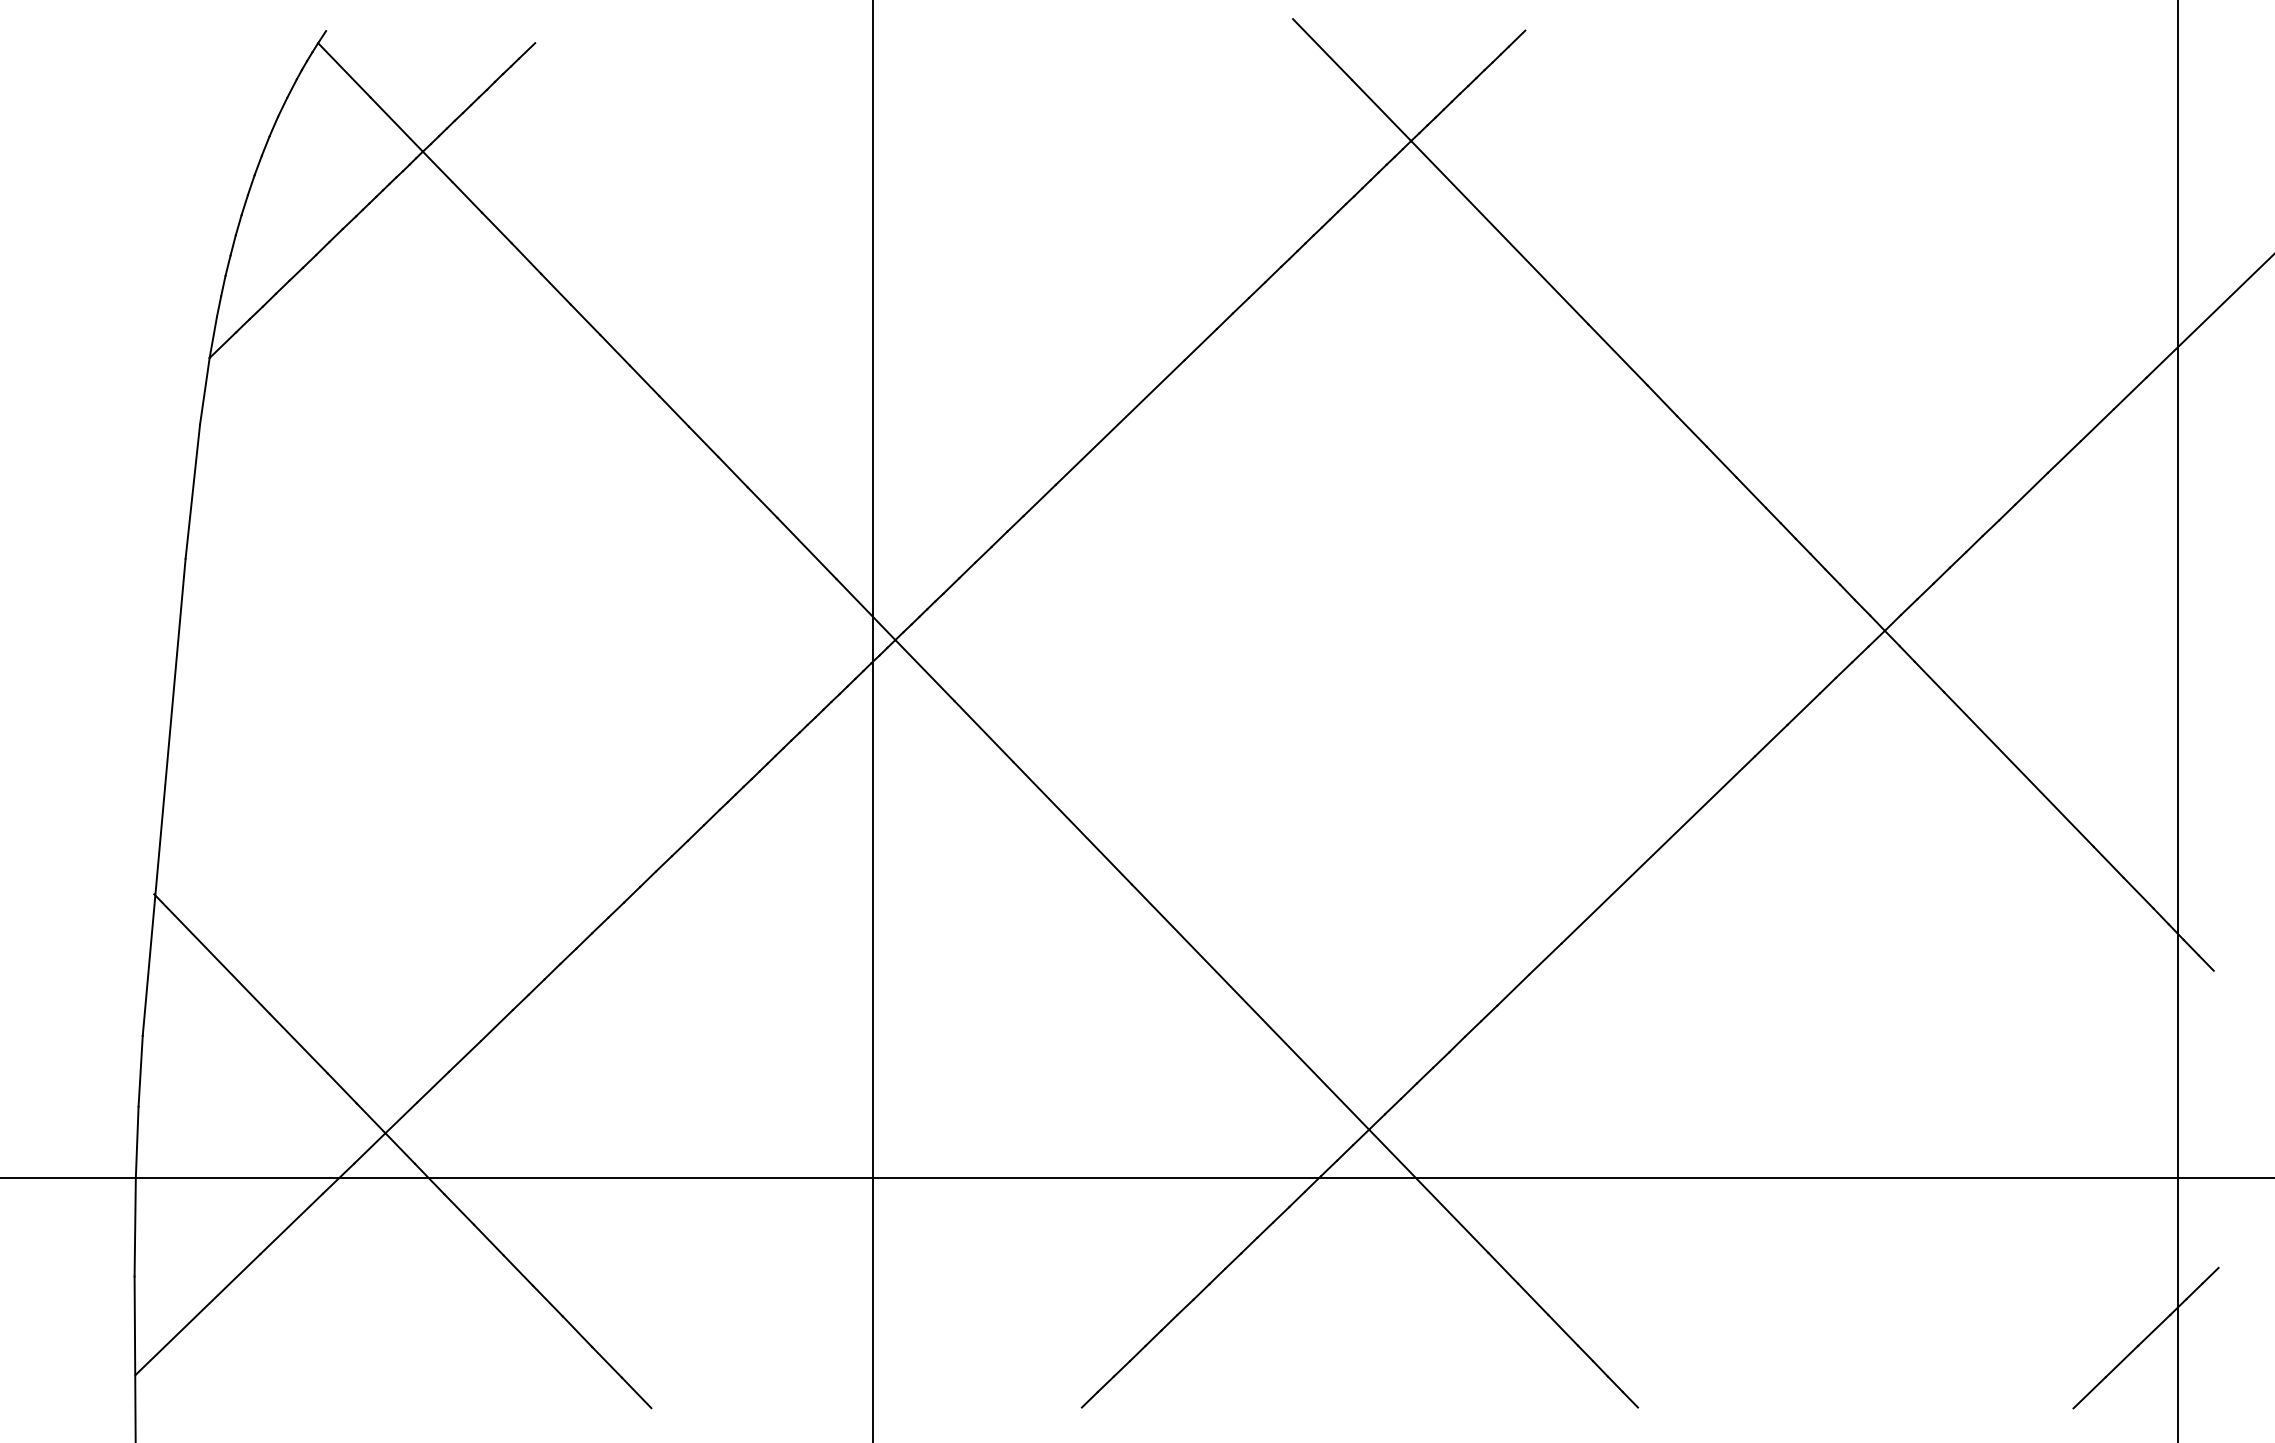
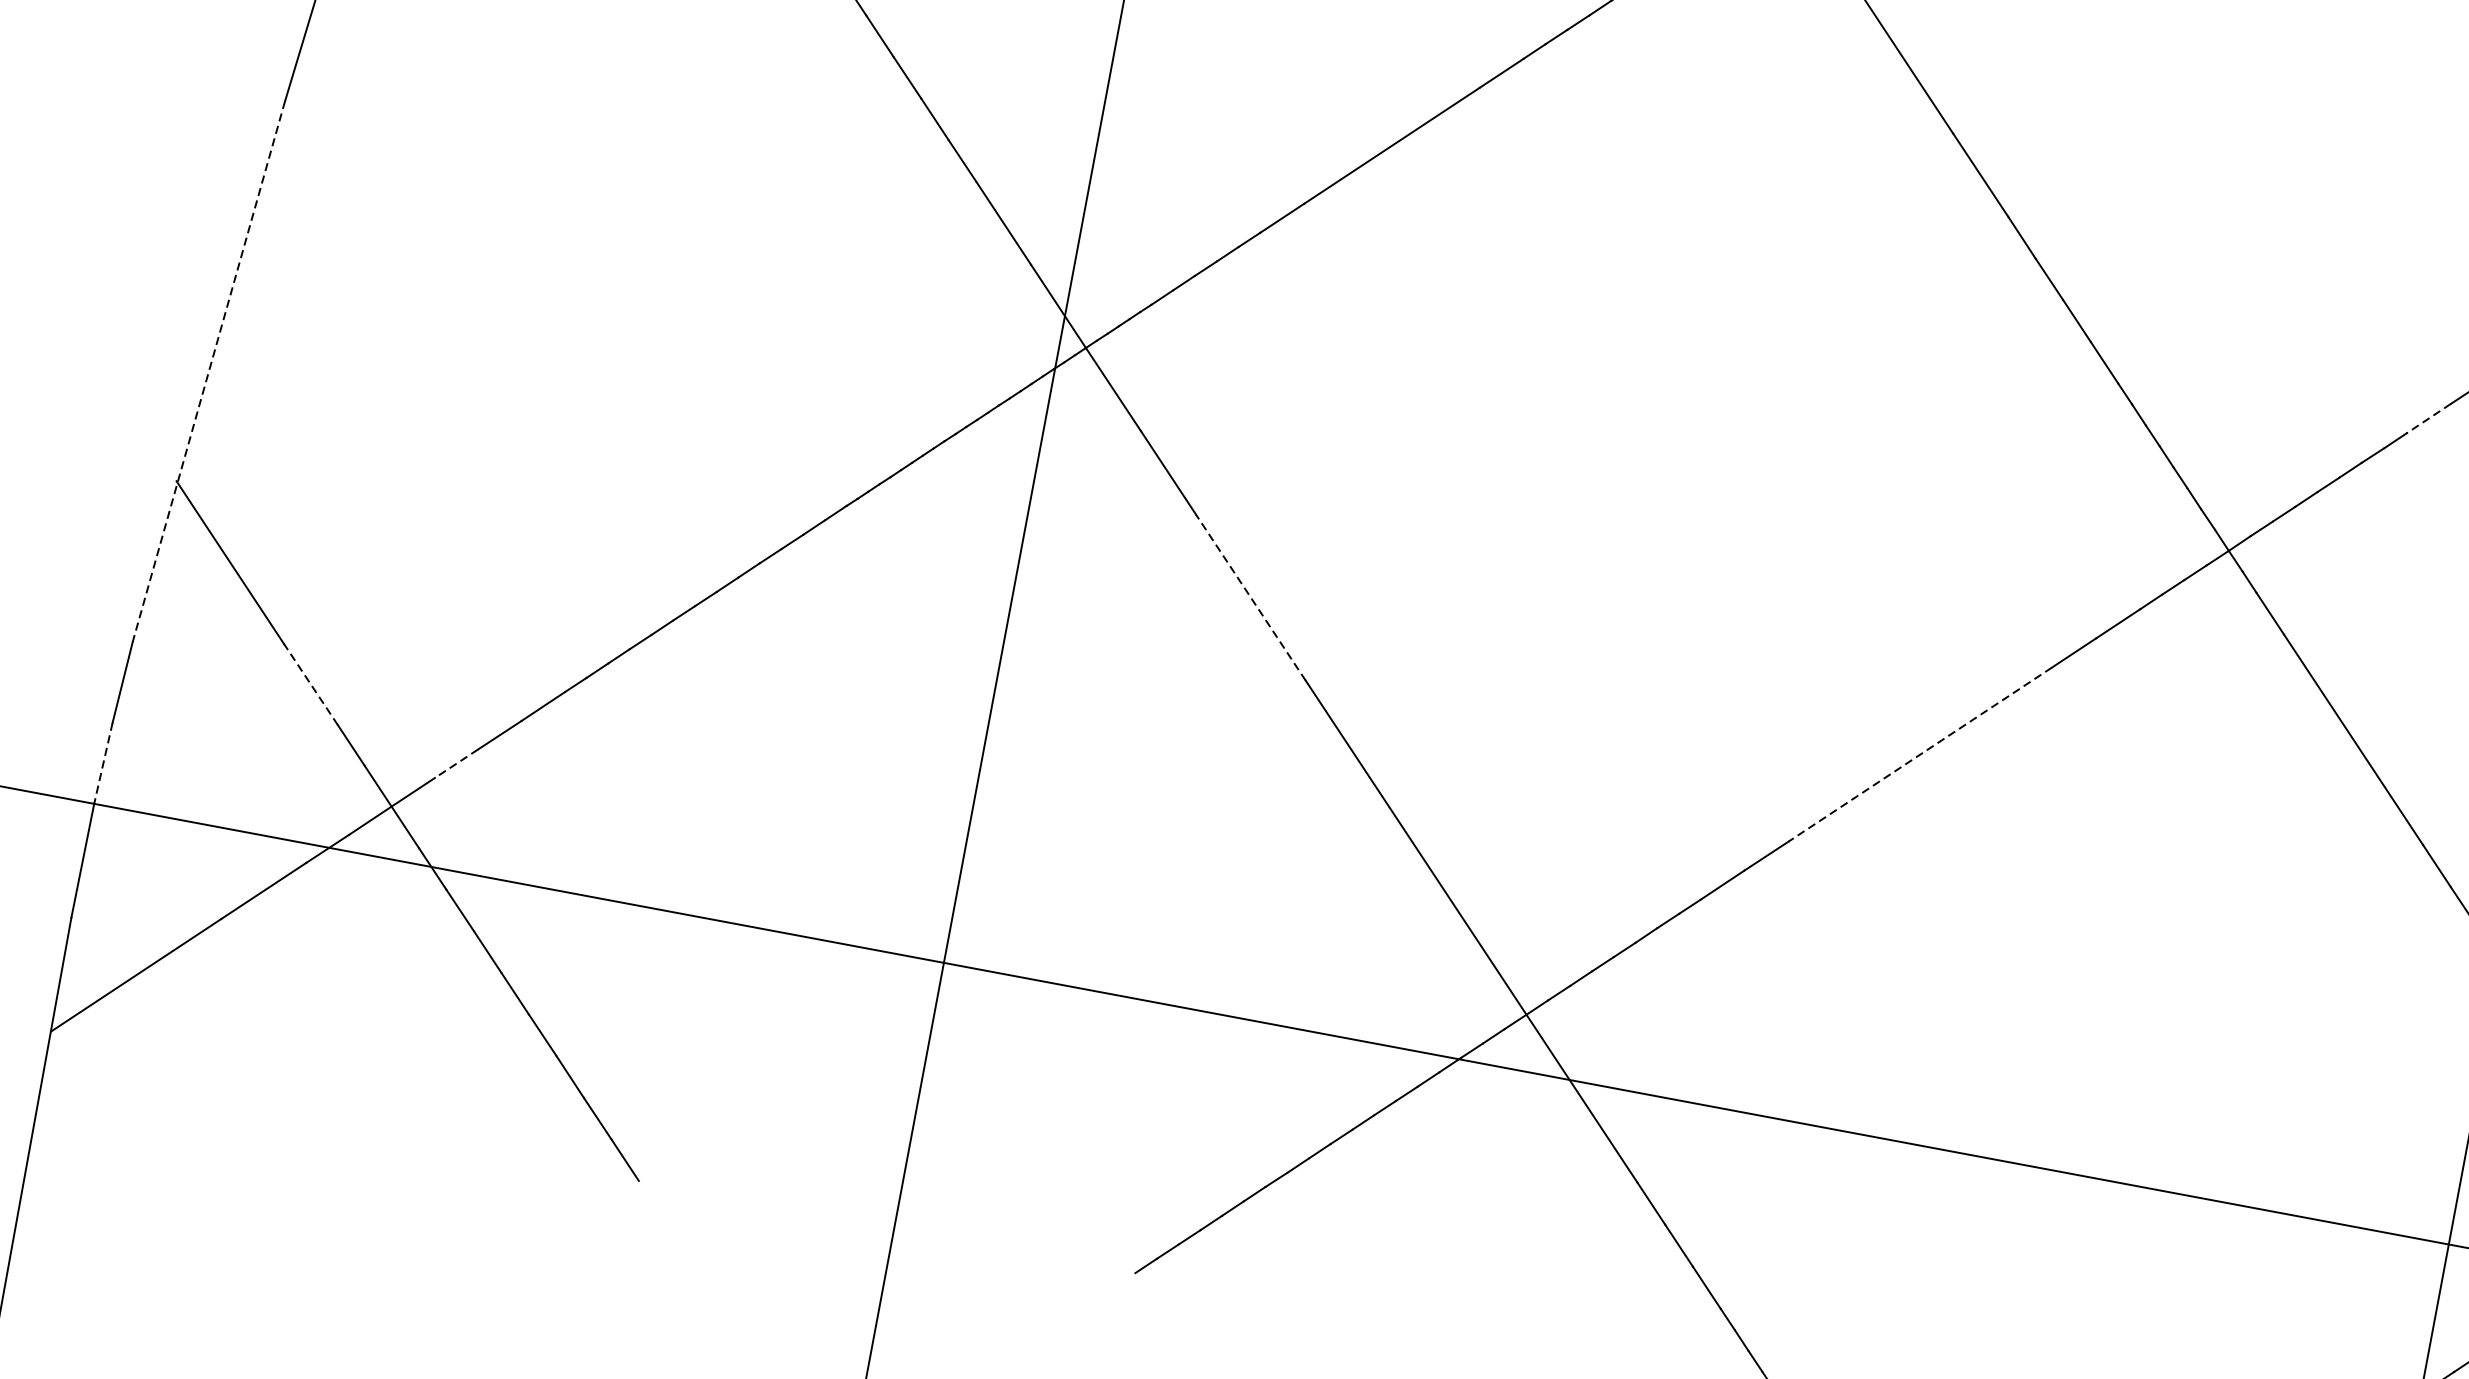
line: (2031, 488) -> (2428, 418), solid -> dashed
line: (164, 797) -> (209, 371), solid -> dashed
line: (1072, 822) -> (1250, 596), solid -> dashed
line: (1658, 849) -> (1920, 754), solid -> dashed
line: (298, 1043) -> (310, 684), solid -> dashed
line: (432, 1087) -> (455, 763), solid -> dashed
line: (137, 1142) -> (103, 763), solid -> dashed

